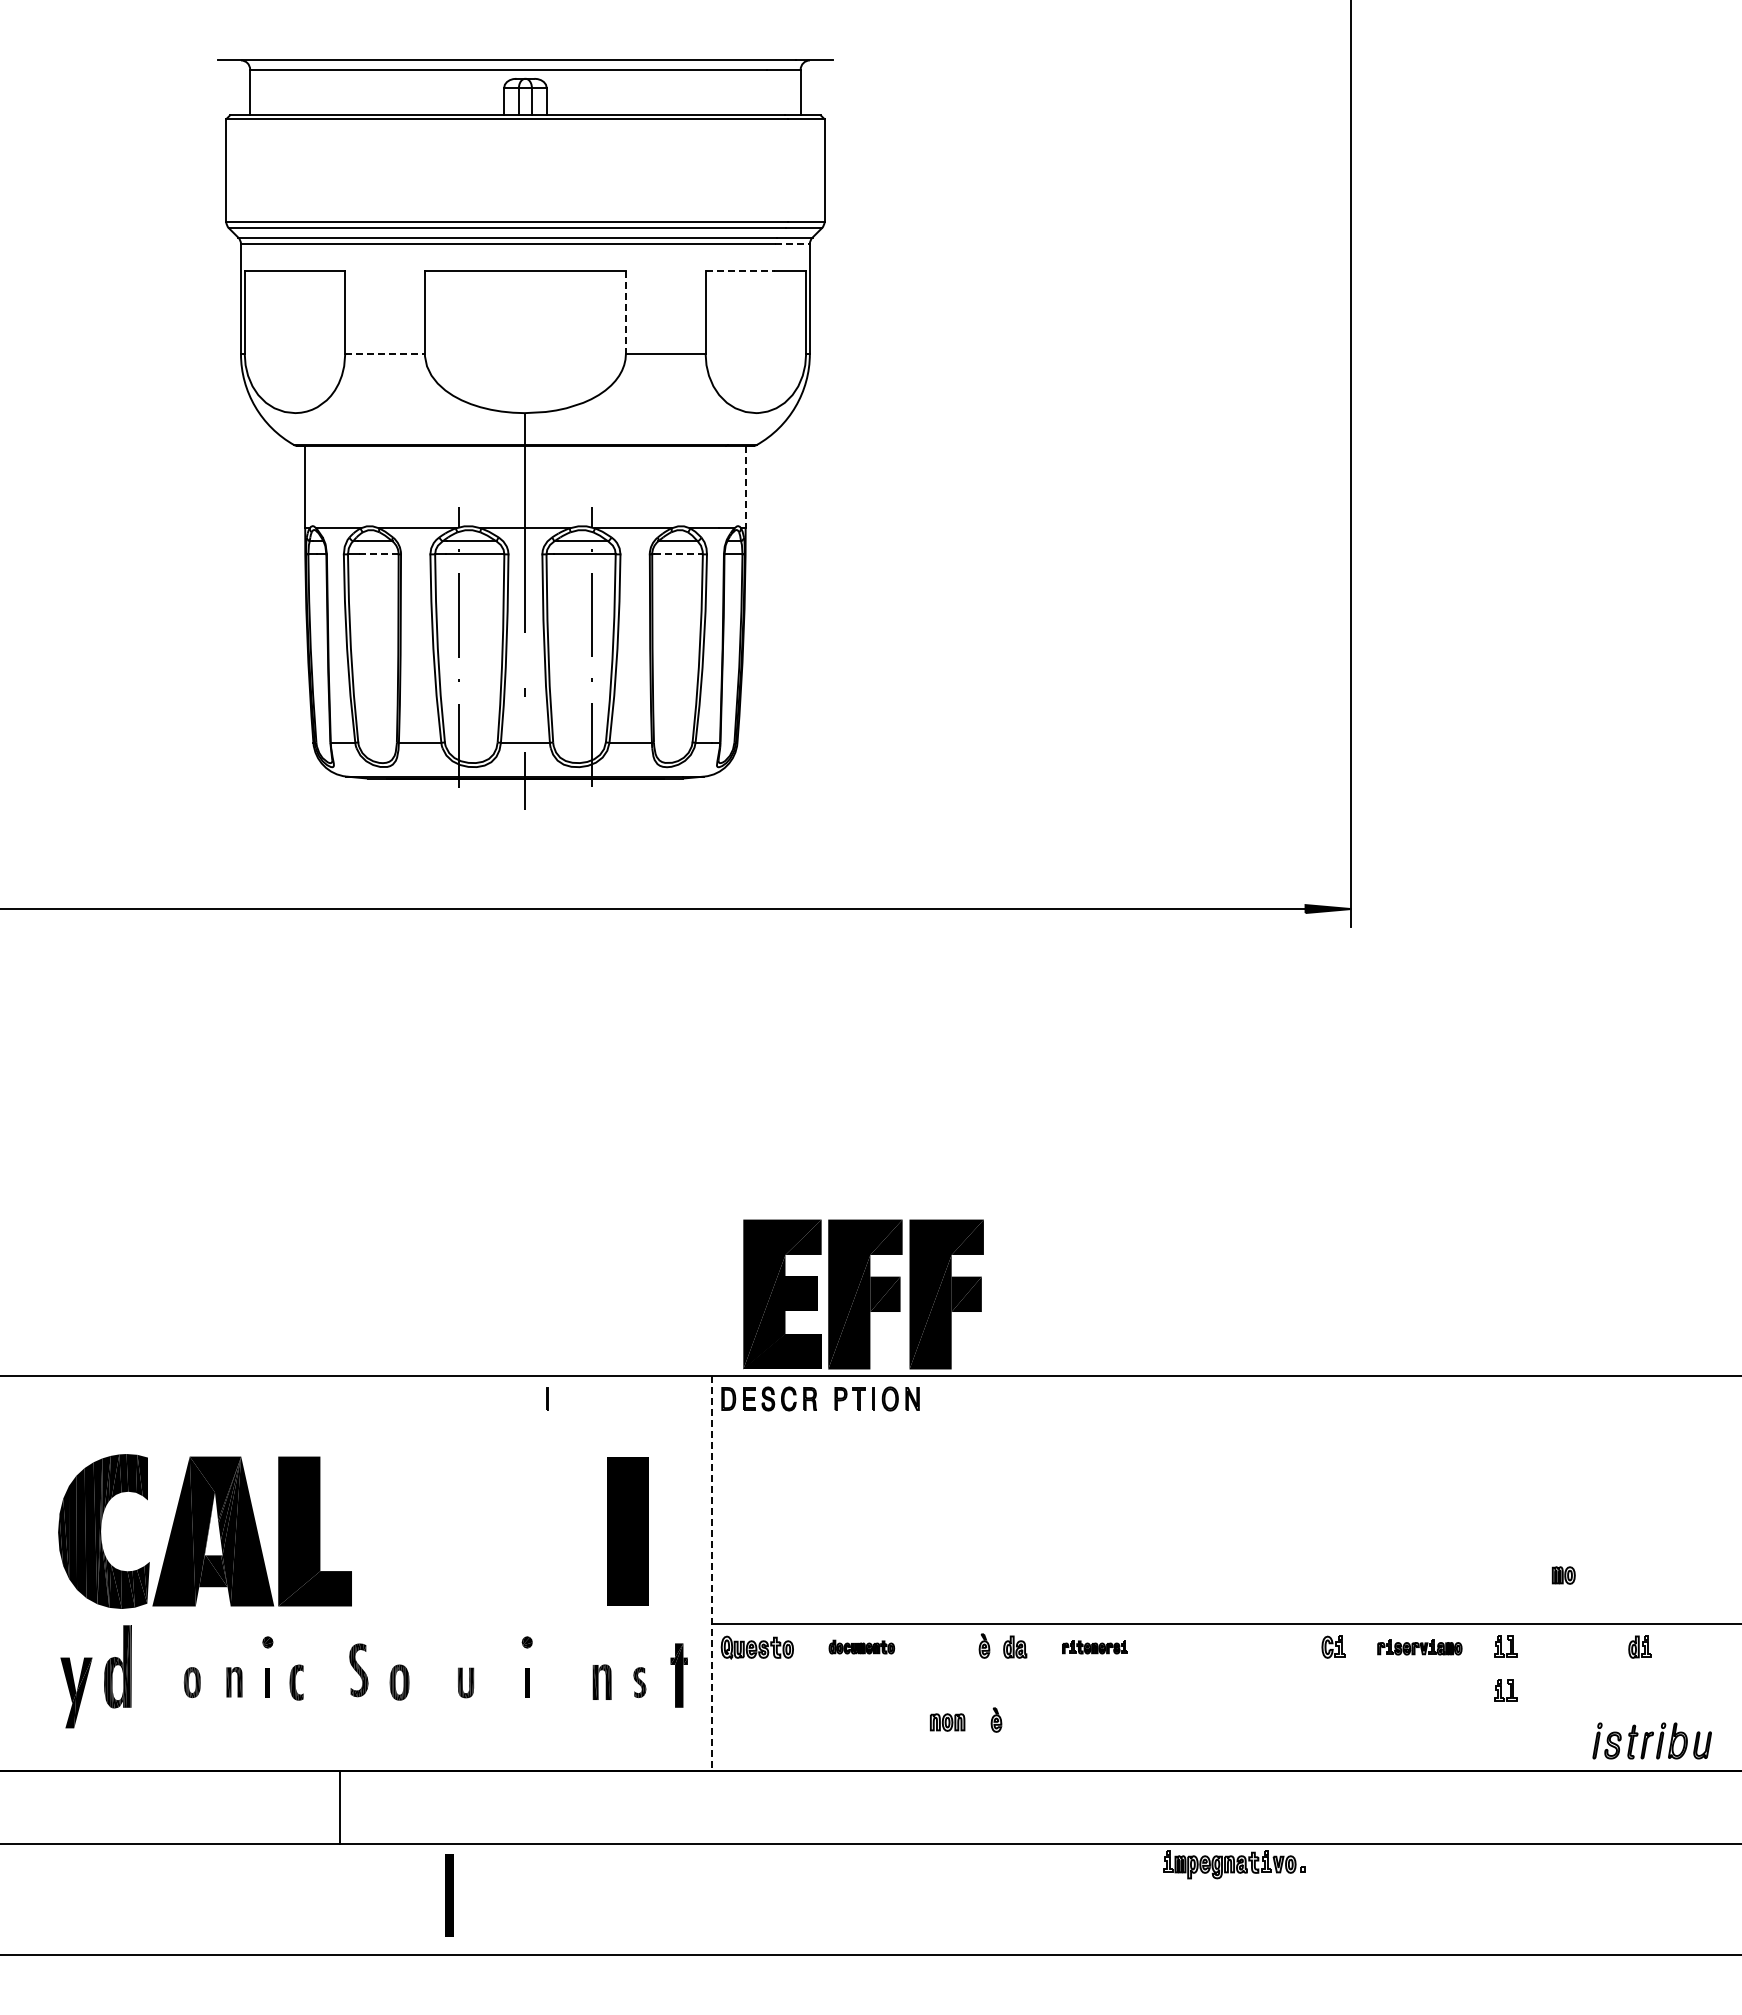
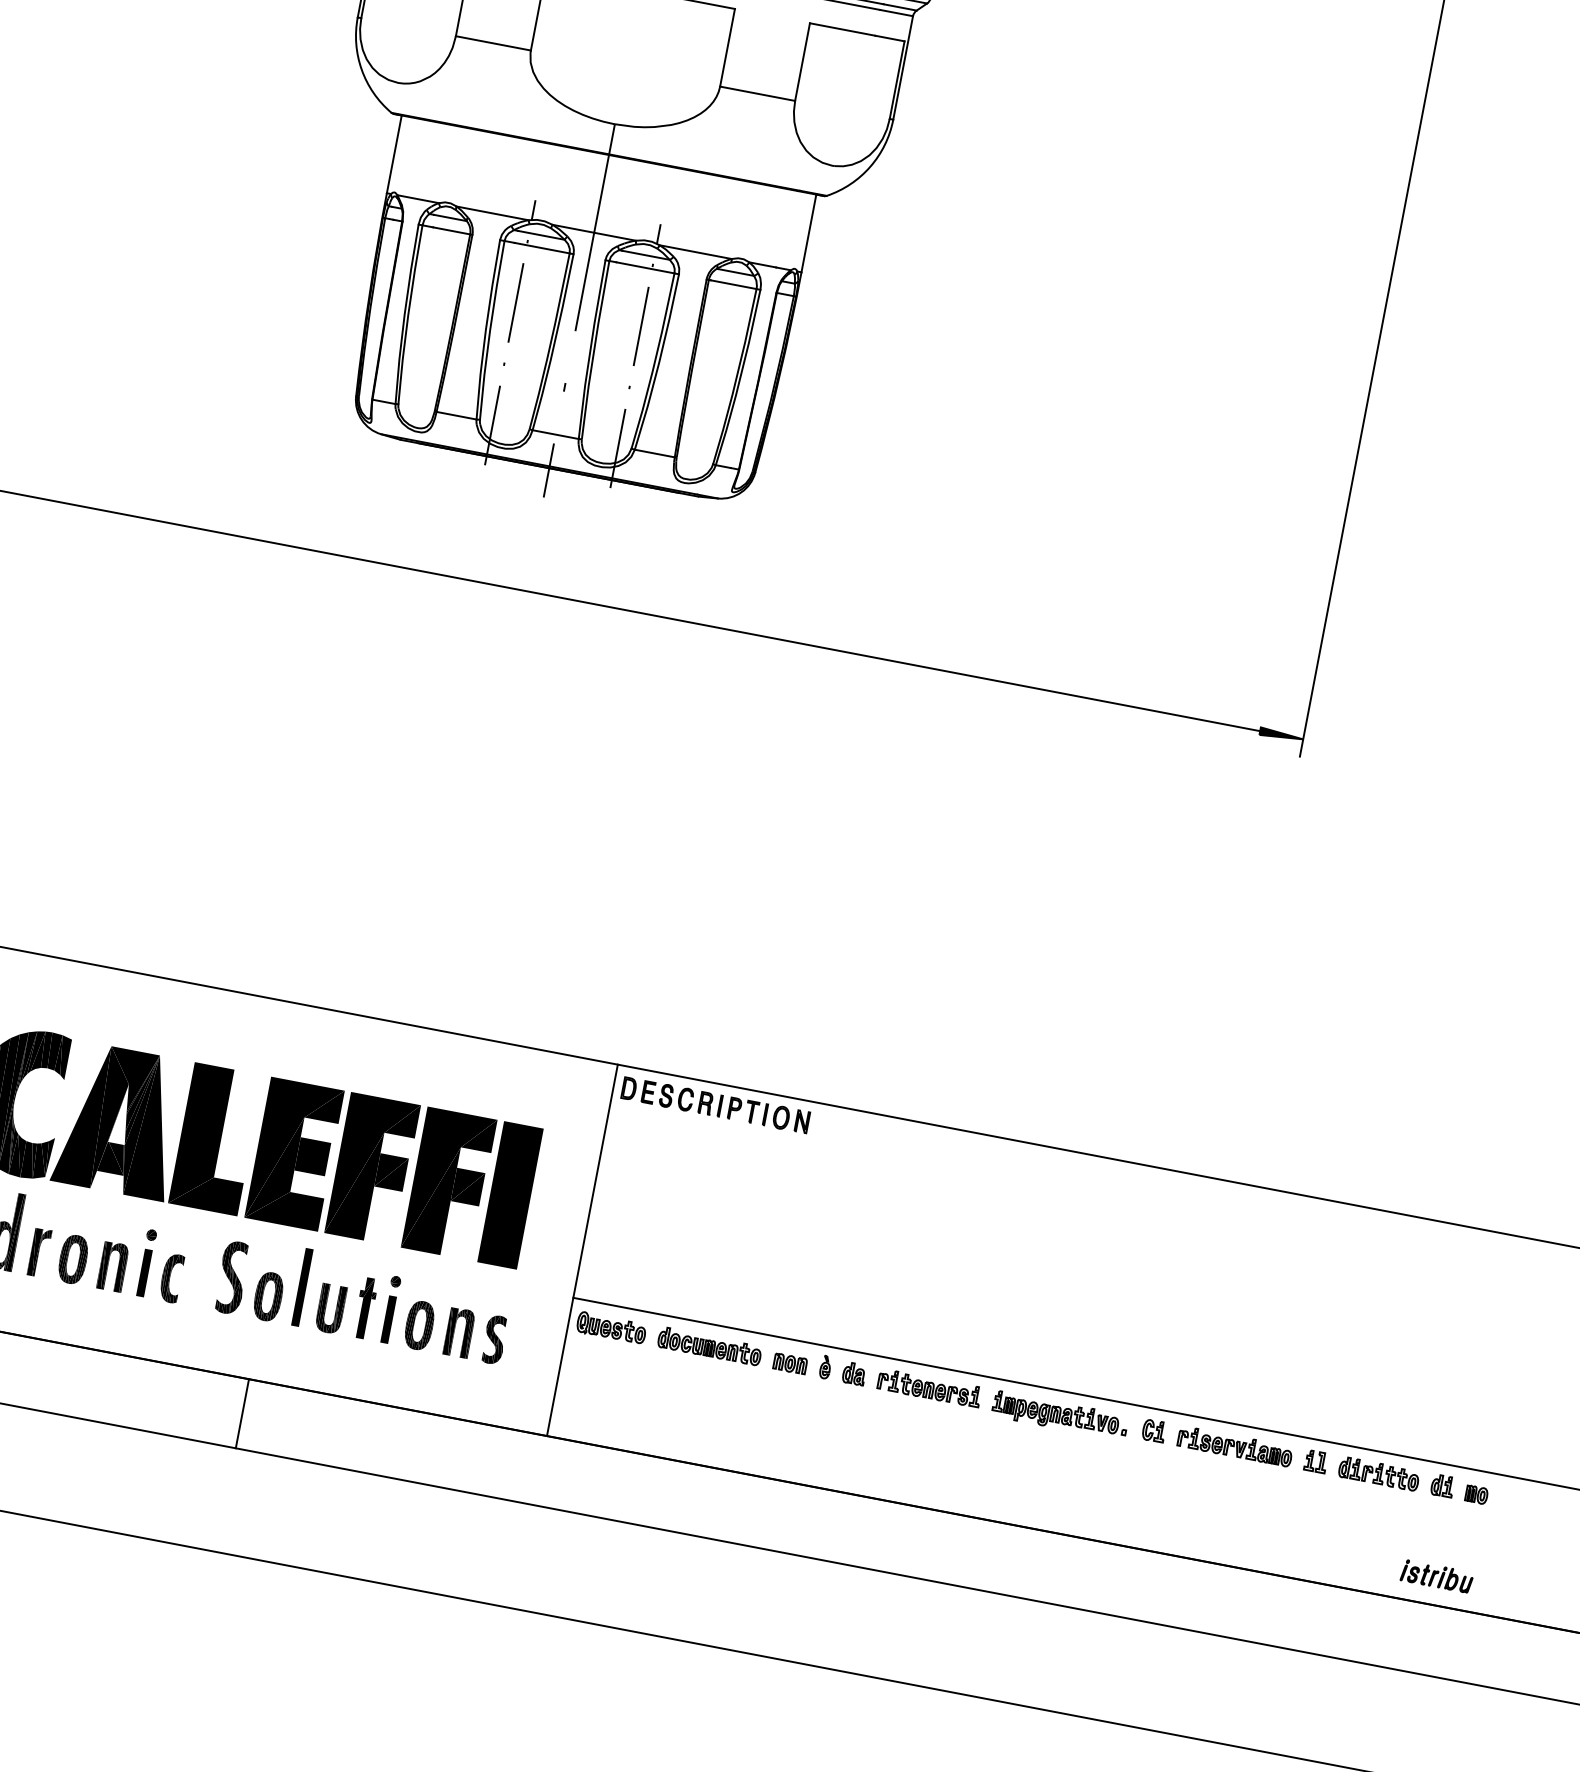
line: (792, 244) -> (896, 13), dashed -> solid
line: (740, 271) -> (842, 29), dashed -> solid
line: (625, 313) -> (726, 48), dashed -> solid
line: (385, 353) -> (493, 43), dashed -> solid
line: (745, 487) -> (808, 233), dashed -> solid
line: (378, 554) -> (451, 230), dashed -> solid
line: (679, 554) -> (734, 285), dashed -> solid
part: (863, 1294) -> (370, 1168), moved
line: (547, 1398) -> (720, 1105), moved
line: (712, 1574) -> (582, 1251), dashed -> solid
part: (1563, 1575) -> (1476, 1494), moved
part: (861, 1646) -> (709, 1345), size x1.67
part: (1094, 1646) -> (929, 1387), size x1.67
part: (1419, 1646) -> (1235, 1445), size x1.43
part: (1572, 1646) -> (1379, 1473), added
part: (358, 1670) -> (231, 1277), size x1.43
part: (678, 1675) -> (364, 1308), moved
part: (234, 1681) -> (113, 1265), size x1.67
part: (601, 1681) -> (458, 1331), size x1.43
part: (156, 1682) -> (39, 1252), added
part: (192, 1682) -> (73, 1259), size x1.67
part: (267, 1682) -> (144, 1272), size x1.67
part: (296, 1682) -> (171, 1278), size x1.43
part: (399, 1682) -> (268, 1296), size x1.43
part: (465, 1682) -> (330, 1308), size x1.67
part: (526, 1682) -> (387, 1319), size x1.67
part: (560, 1682) -> (419, 1325), added
part: (639, 1682) -> (494, 1339), size x1.67
part: (1505, 1690) -> (1308, 1502), removed
part: (996, 1719) -> (823, 1438), removed
part: (947, 1722) -> (790, 1363), moved
part: (1651, 1740) -> (1436, 1575), size x0.62
line: (339, 1807) -> (242, 1413), moved
part: (1234, 1864) -> (1060, 1415), moved
part: (449, 1895) -> (302, 1287), moved

